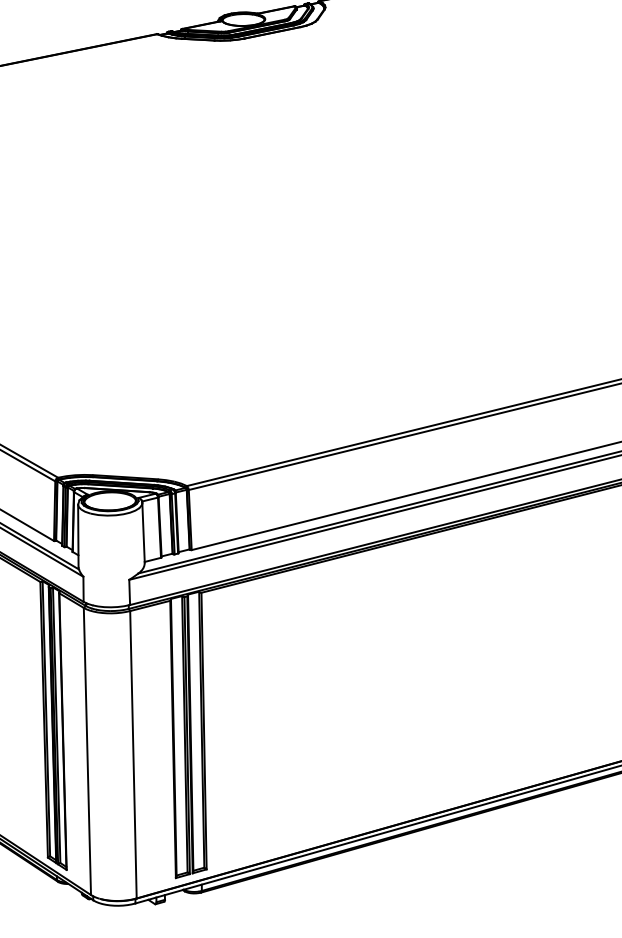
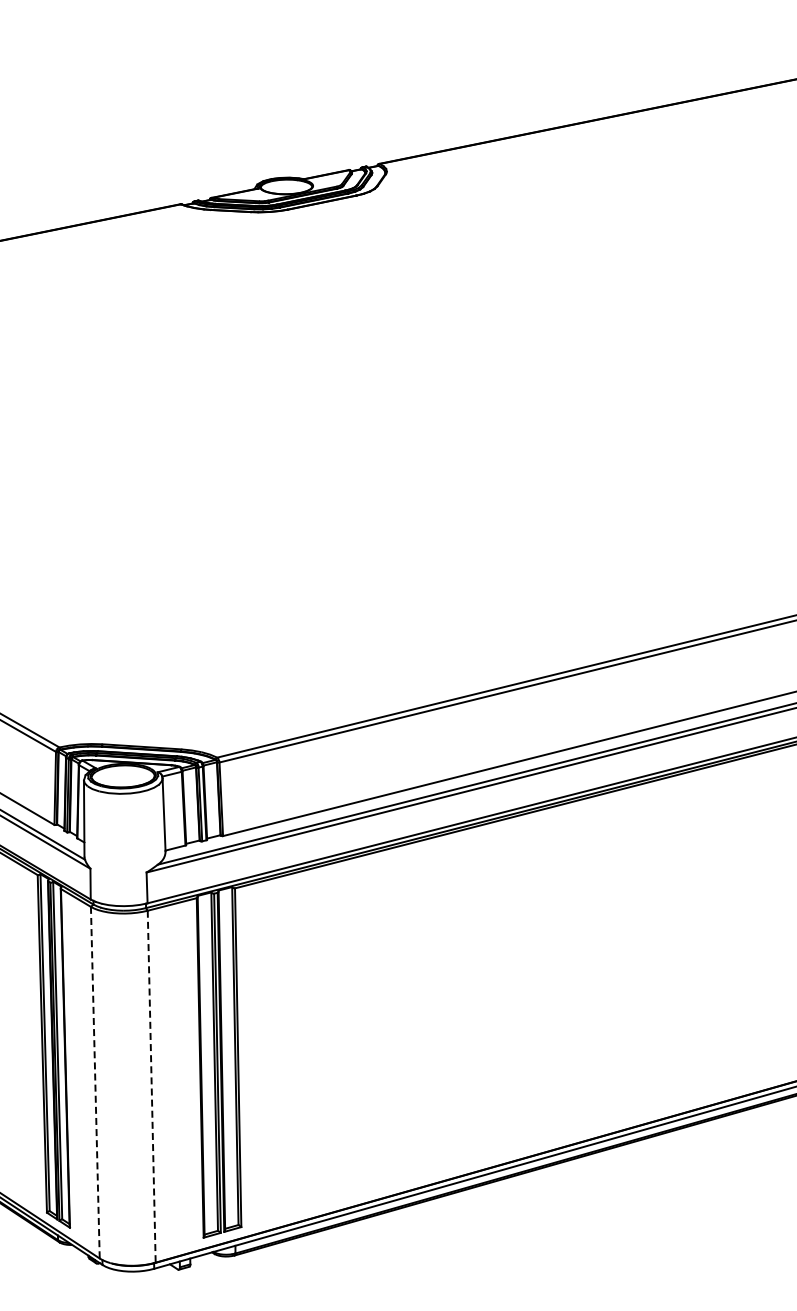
line: (87, 751) -> (95, 1082), solid -> dashed
line: (133, 755) -> (151, 1087), solid -> dashed

